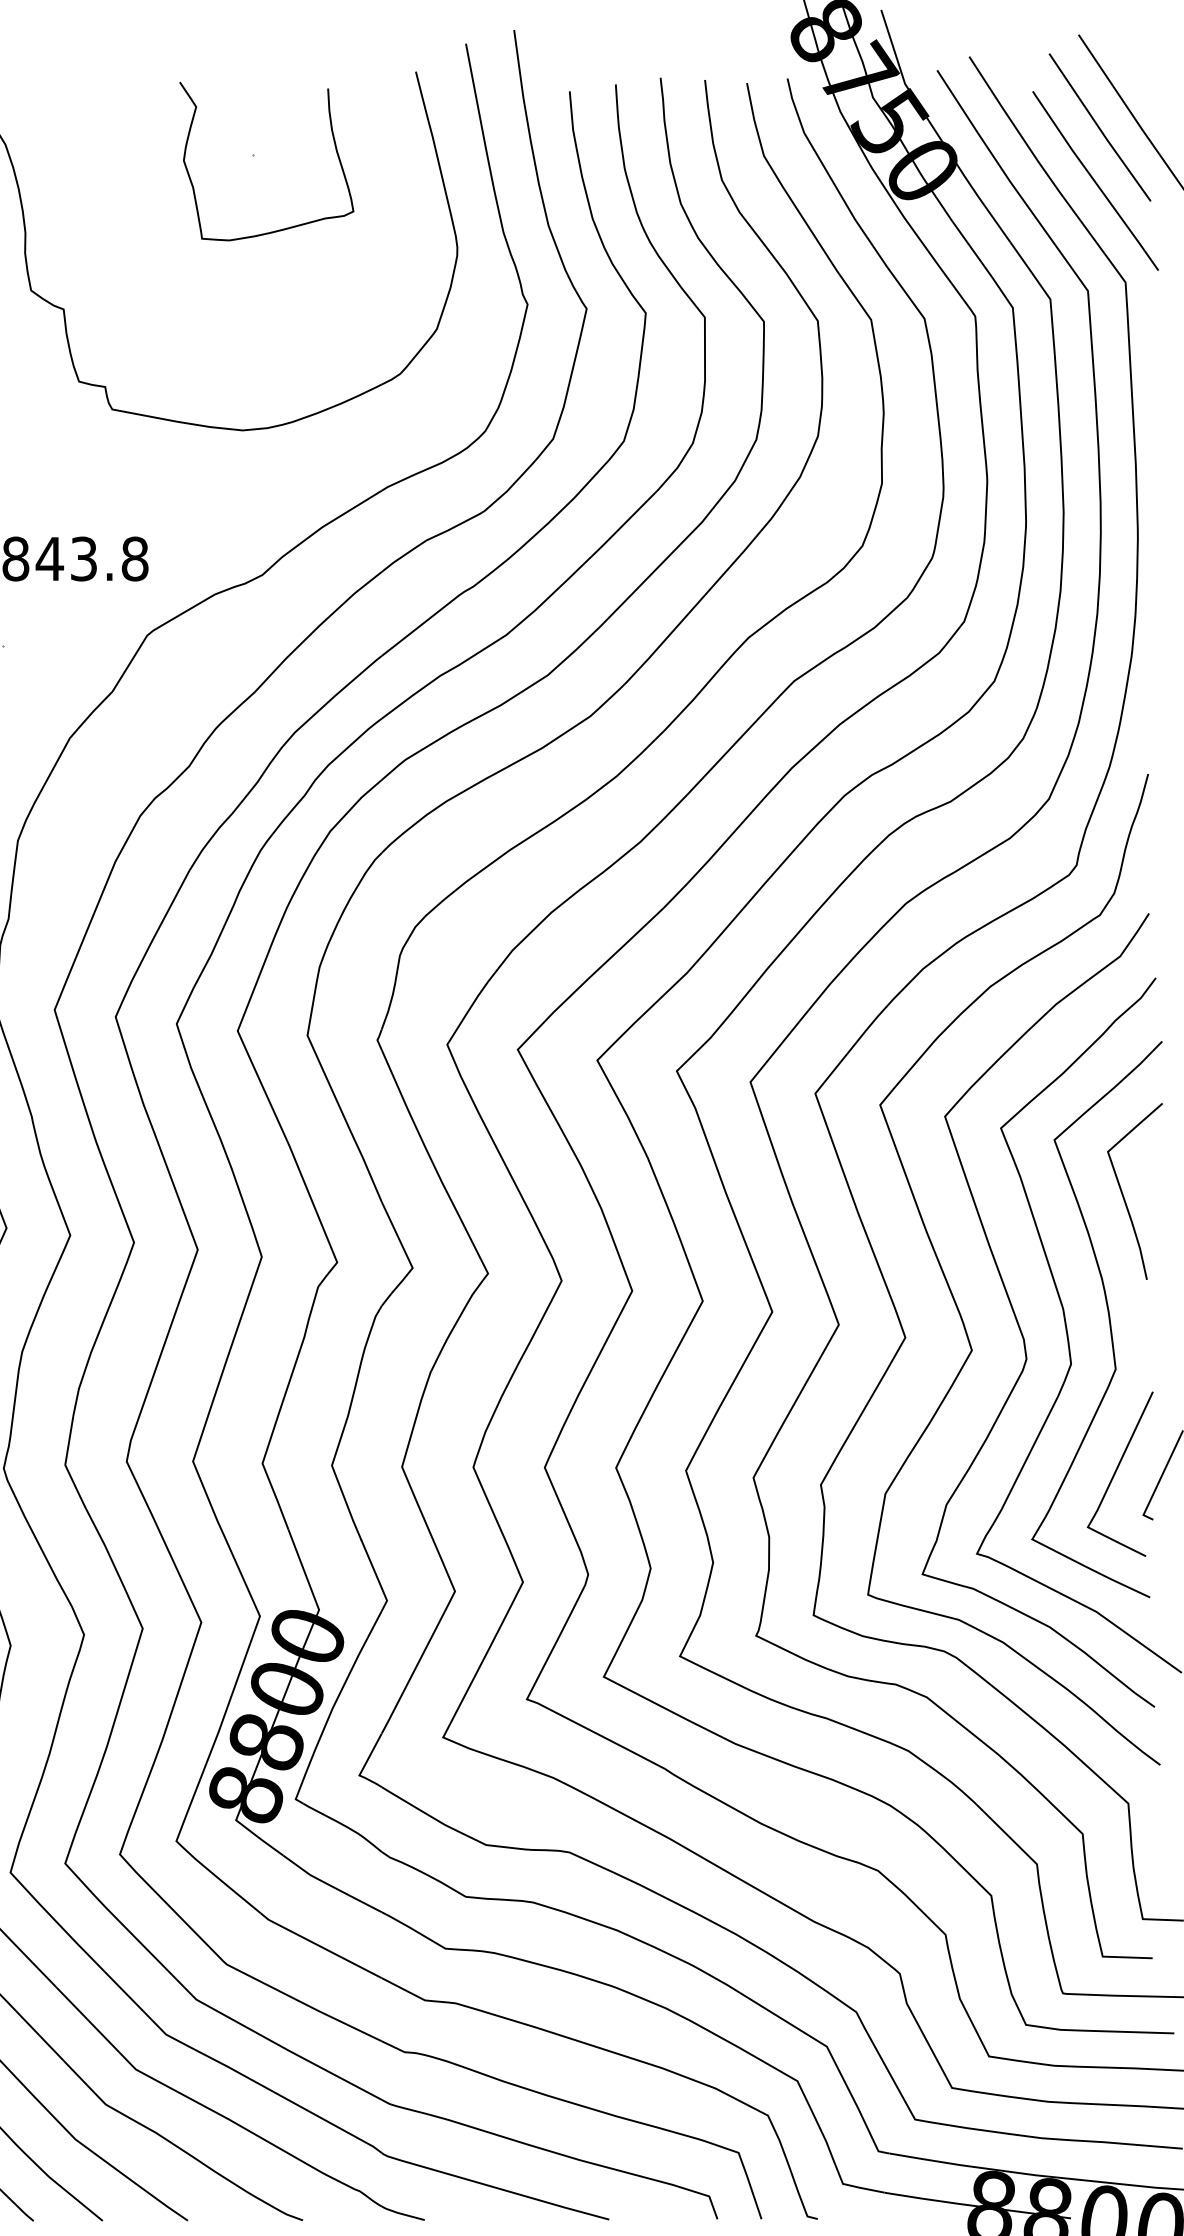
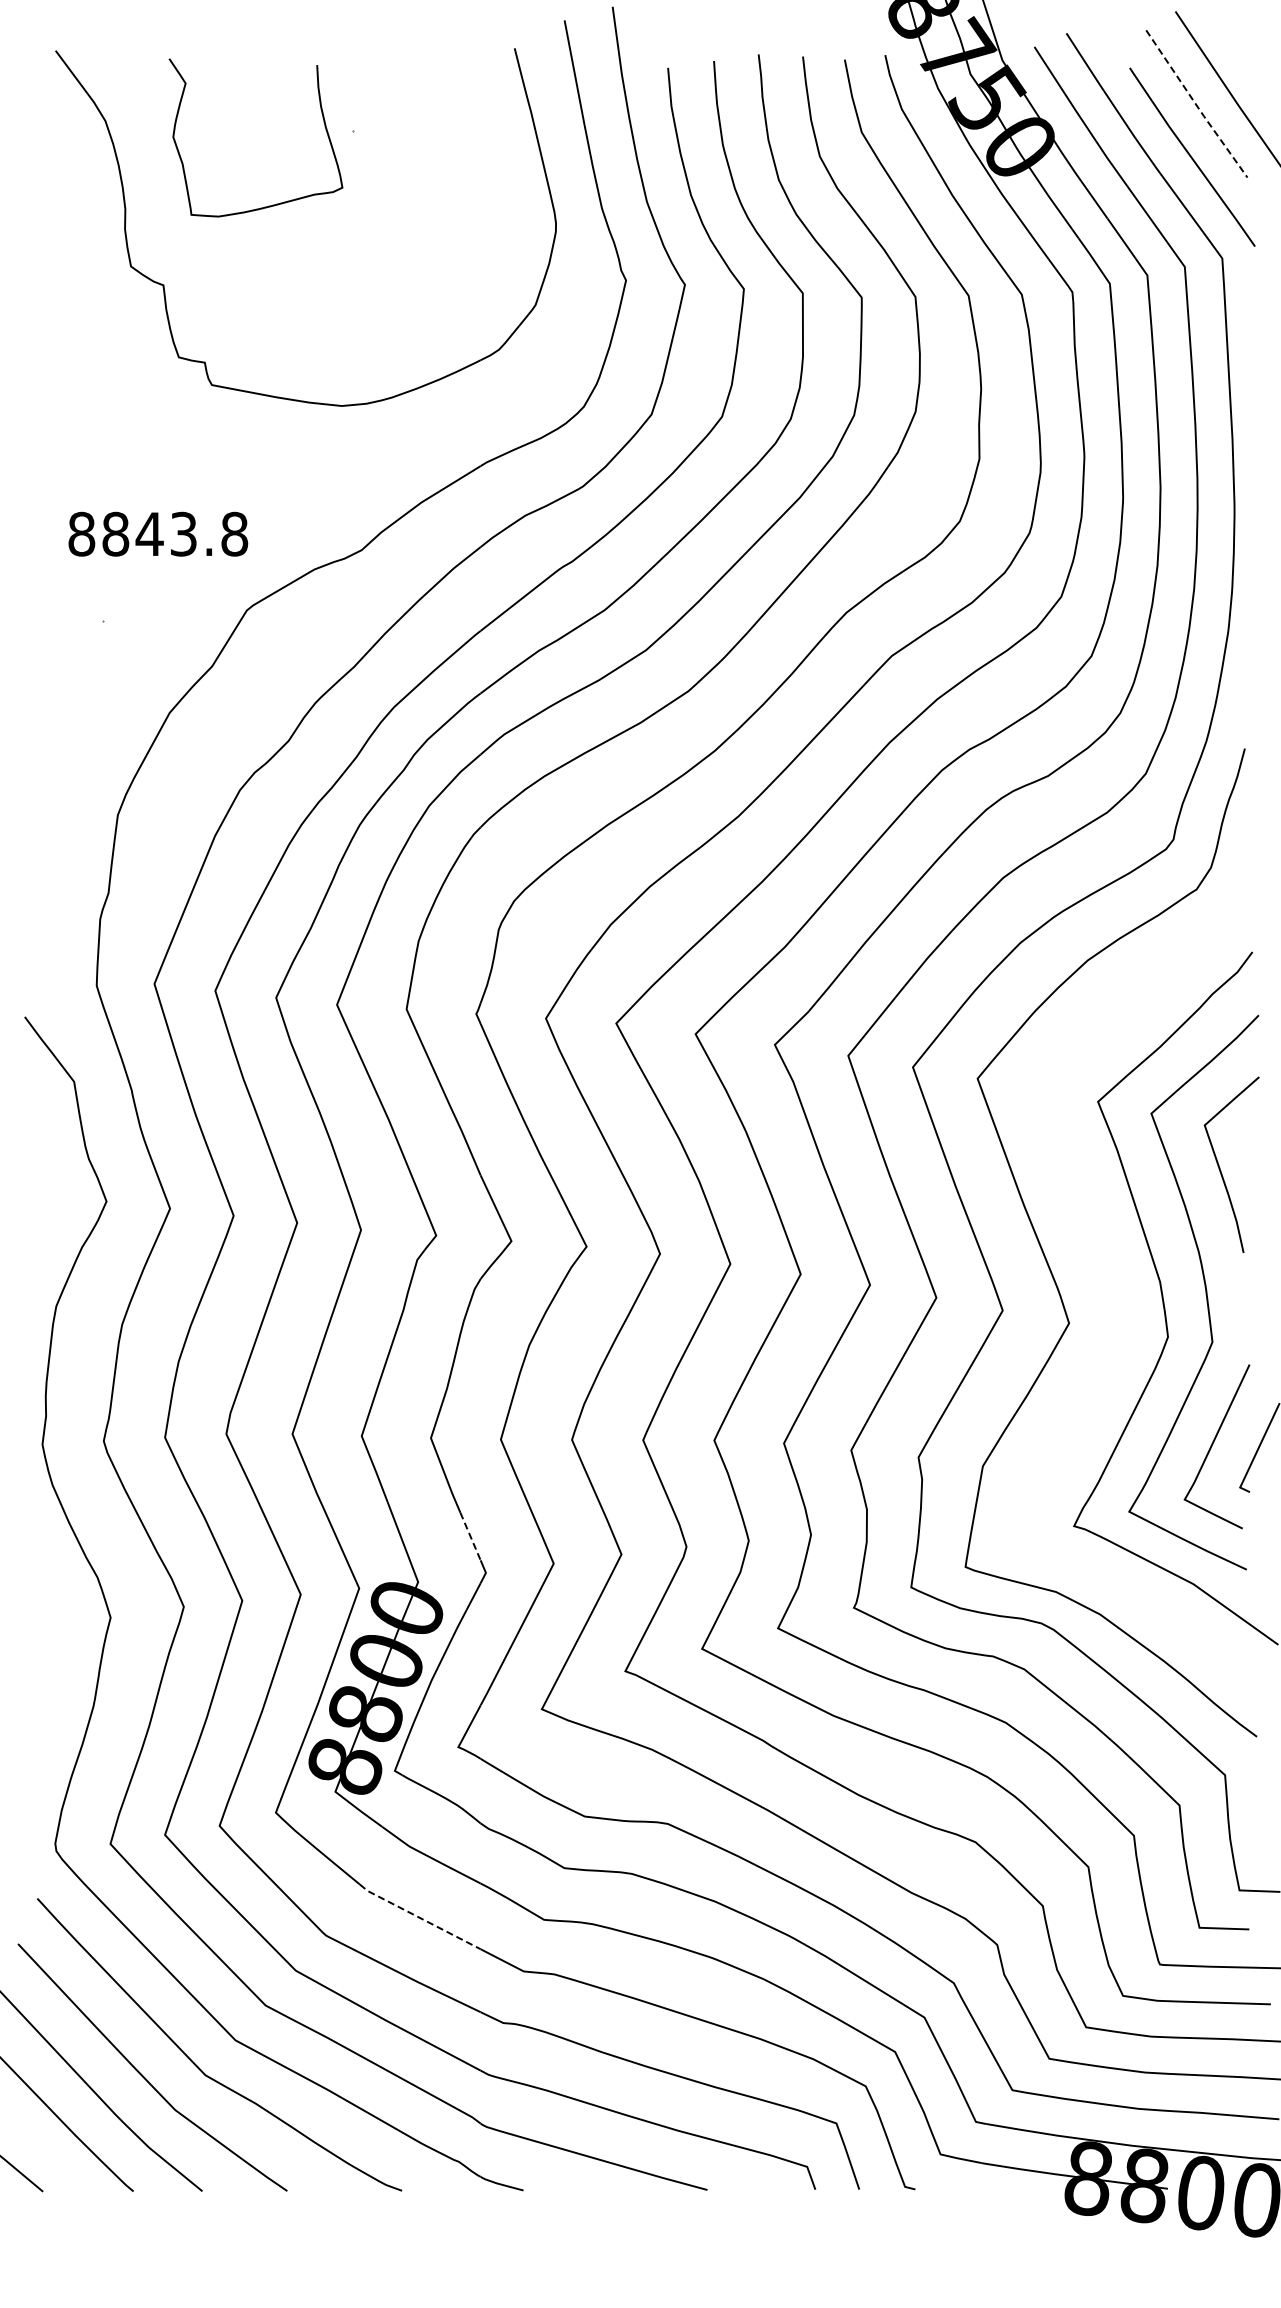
line: (1099, 129) -> (1196, 105), solid -> dashed
curve: (283, 228) -> (272, 204), moved
curve: (1017, 1318) -> (1114, 1291), removed
line: (371, 1564) -> (470, 1536), solid -> dashed
line: (320, 1946) -> (419, 1917), solid -> dashed

